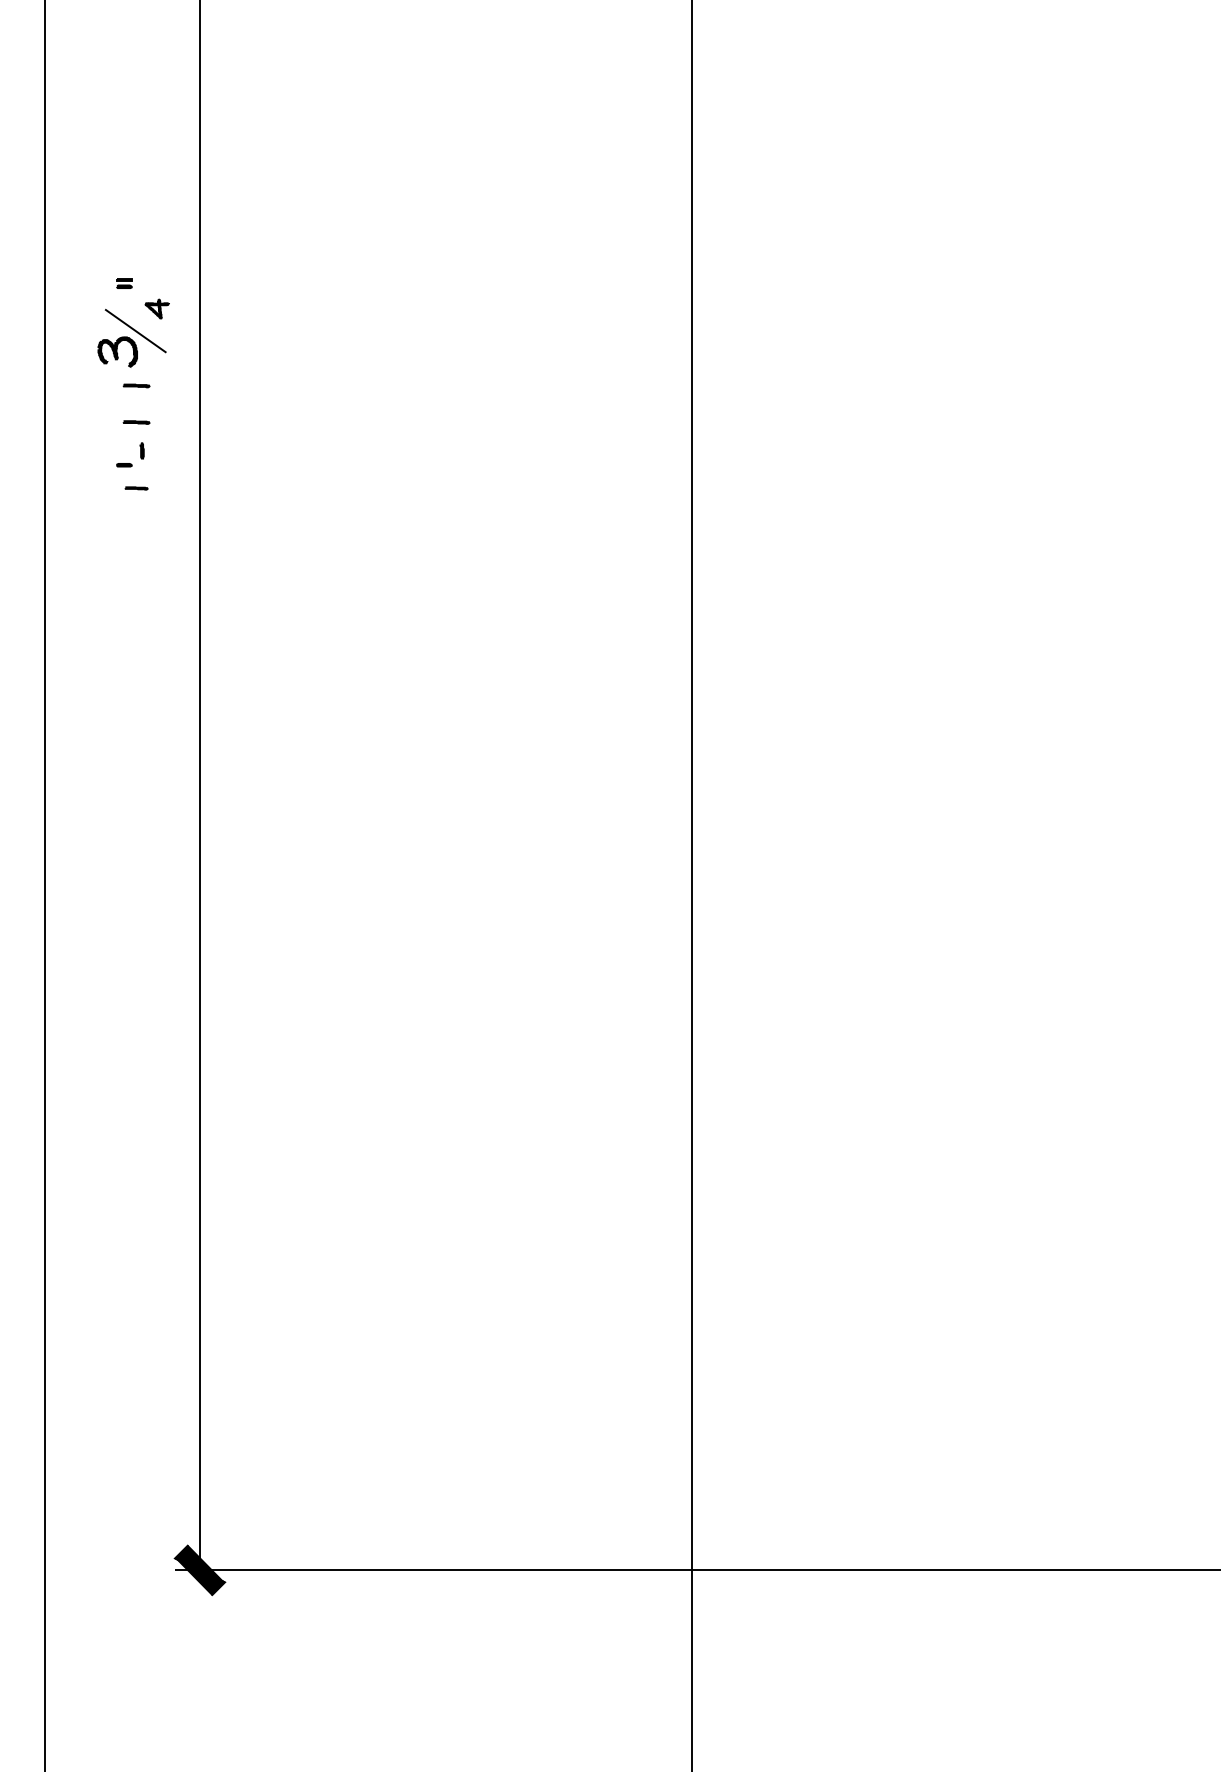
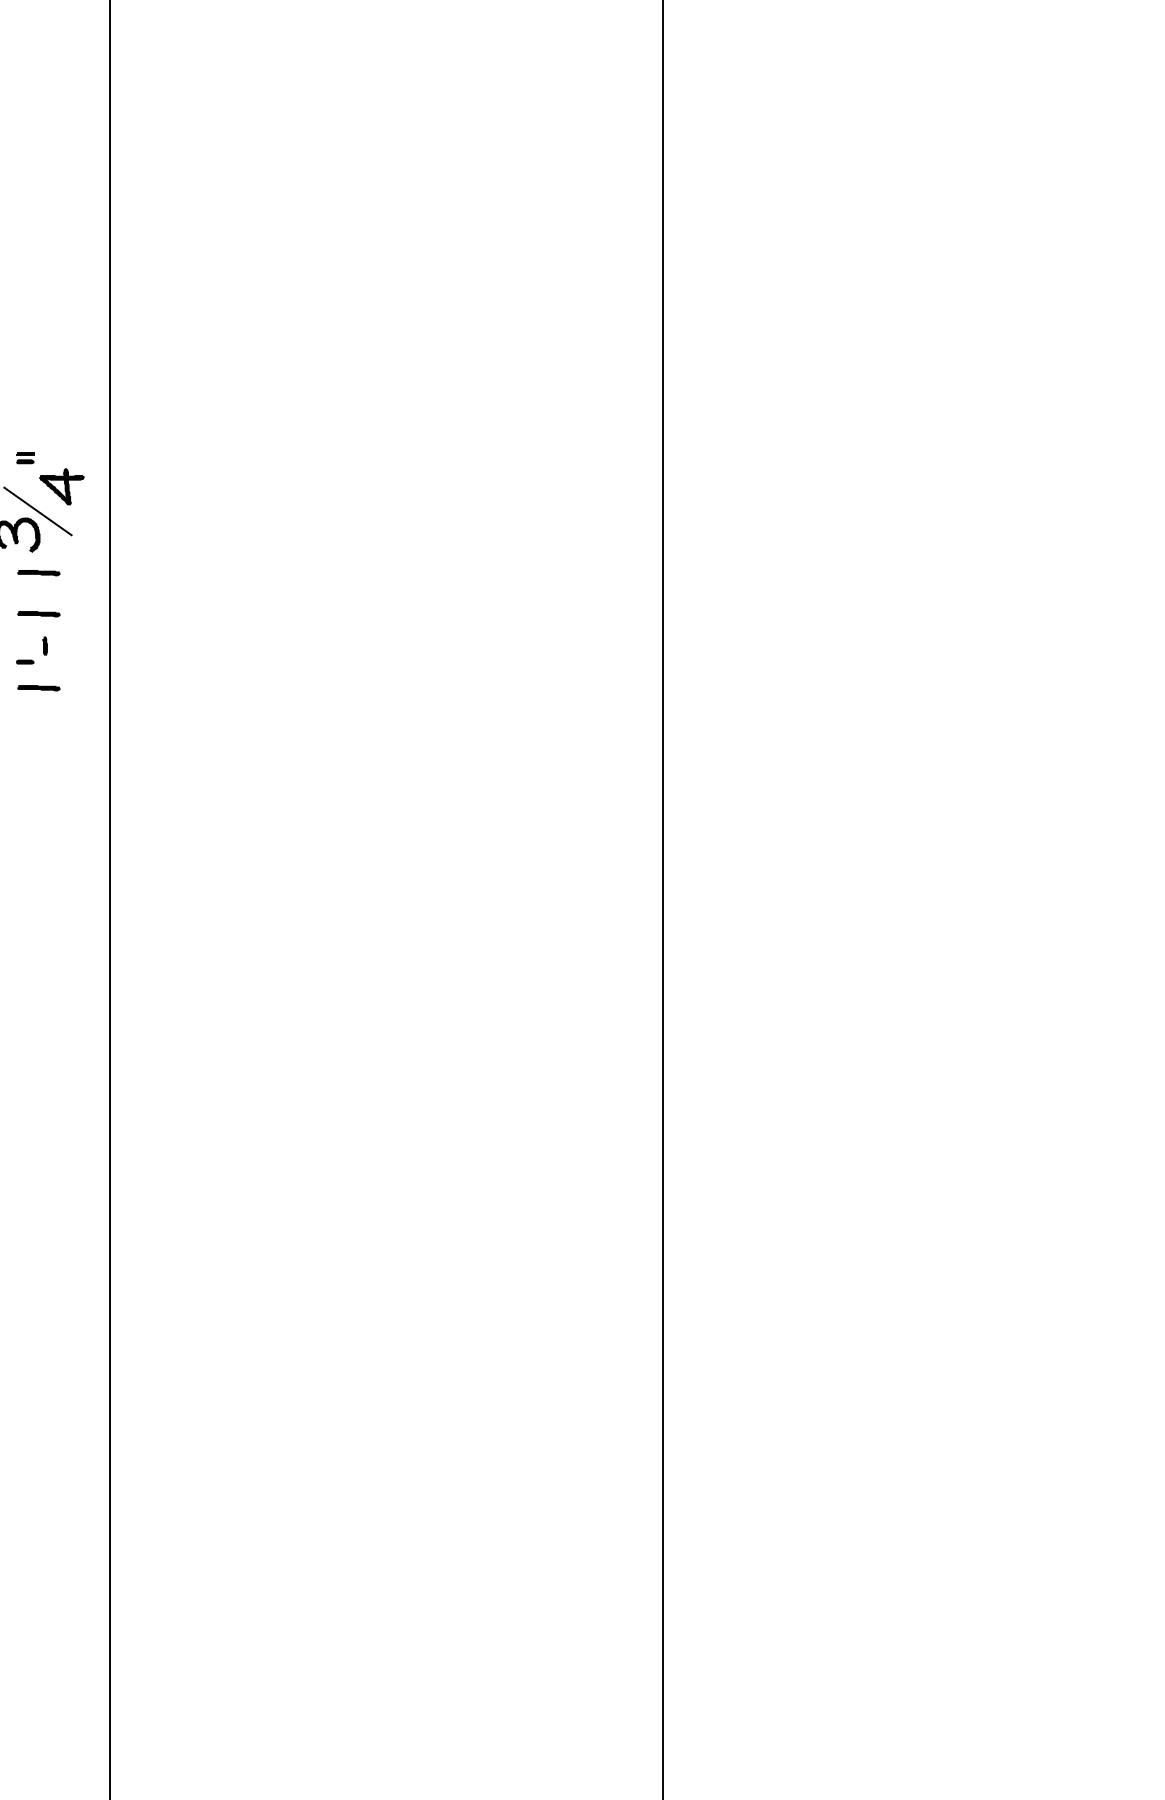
part: (156, 308) -> (61, 486), size x1.67
part: (136, 385) -> (38, 572), size x1.43
part: (136, 422) -> (38, 614), size x1.43
part: (136, 488) -> (38, 688), size x1.67

